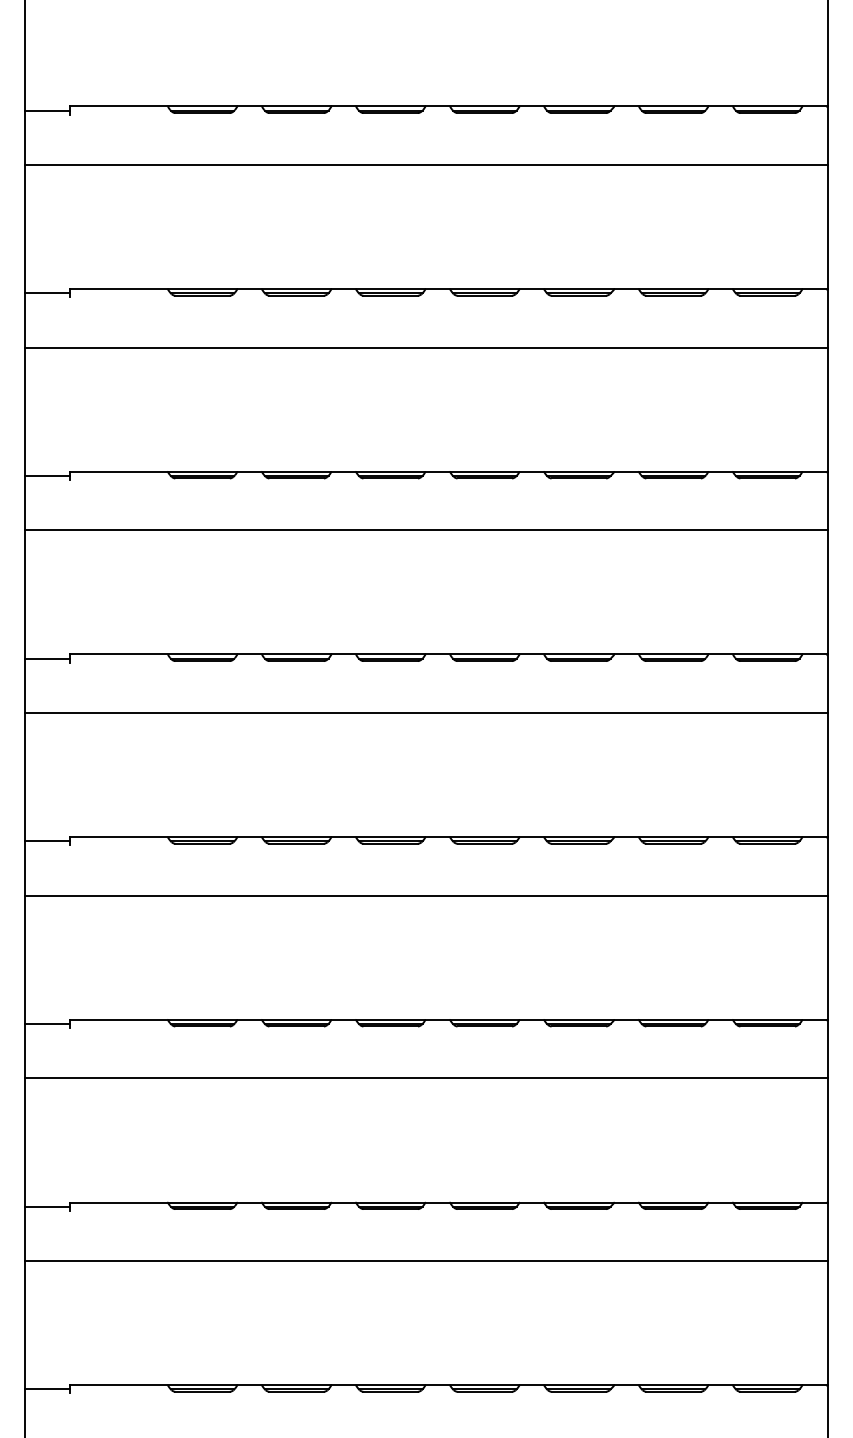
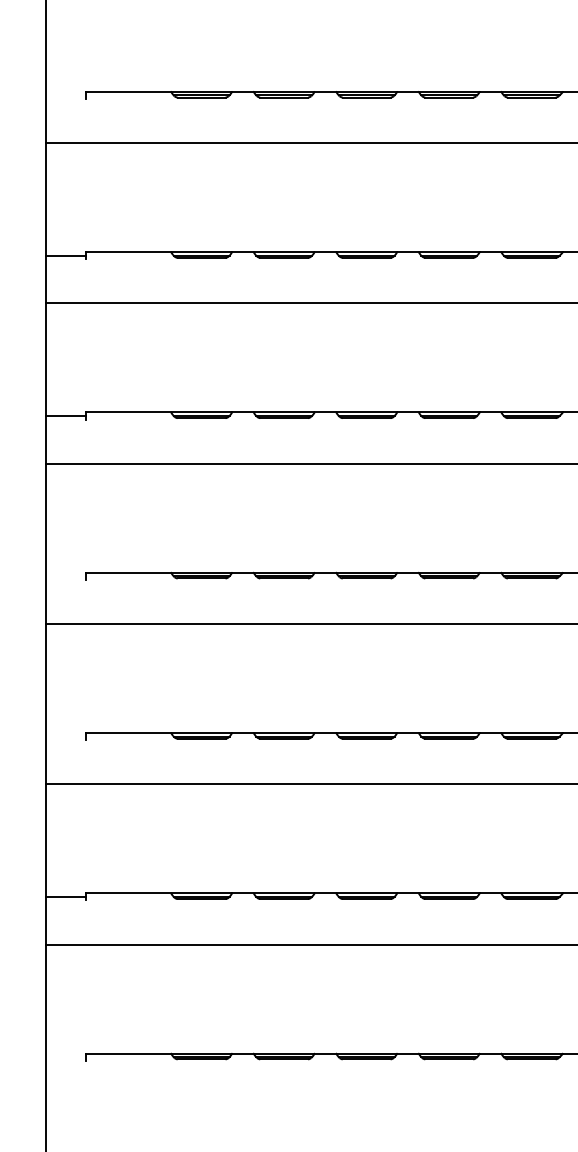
line: (47, 293) -> (65, 95), removed
line: (47, 841) -> (65, 576), removed
line: (47, 1023) -> (65, 736), removed
line: (47, 1389) -> (65, 1057), removed

